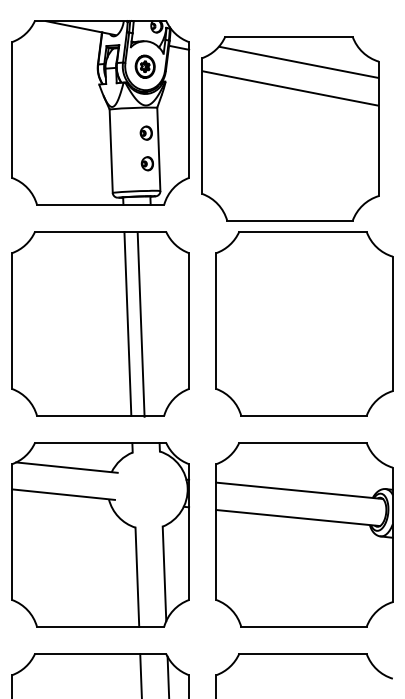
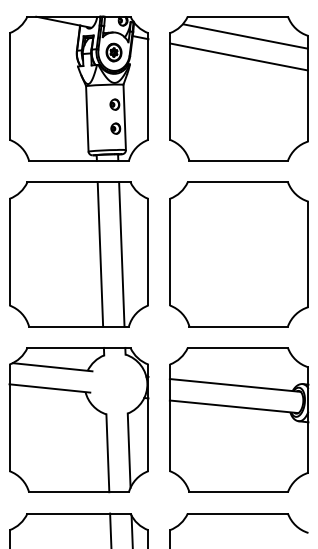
part: (290, 128) -> (239, 88), moved
line: (140, 324) -> (121, 254), moved

